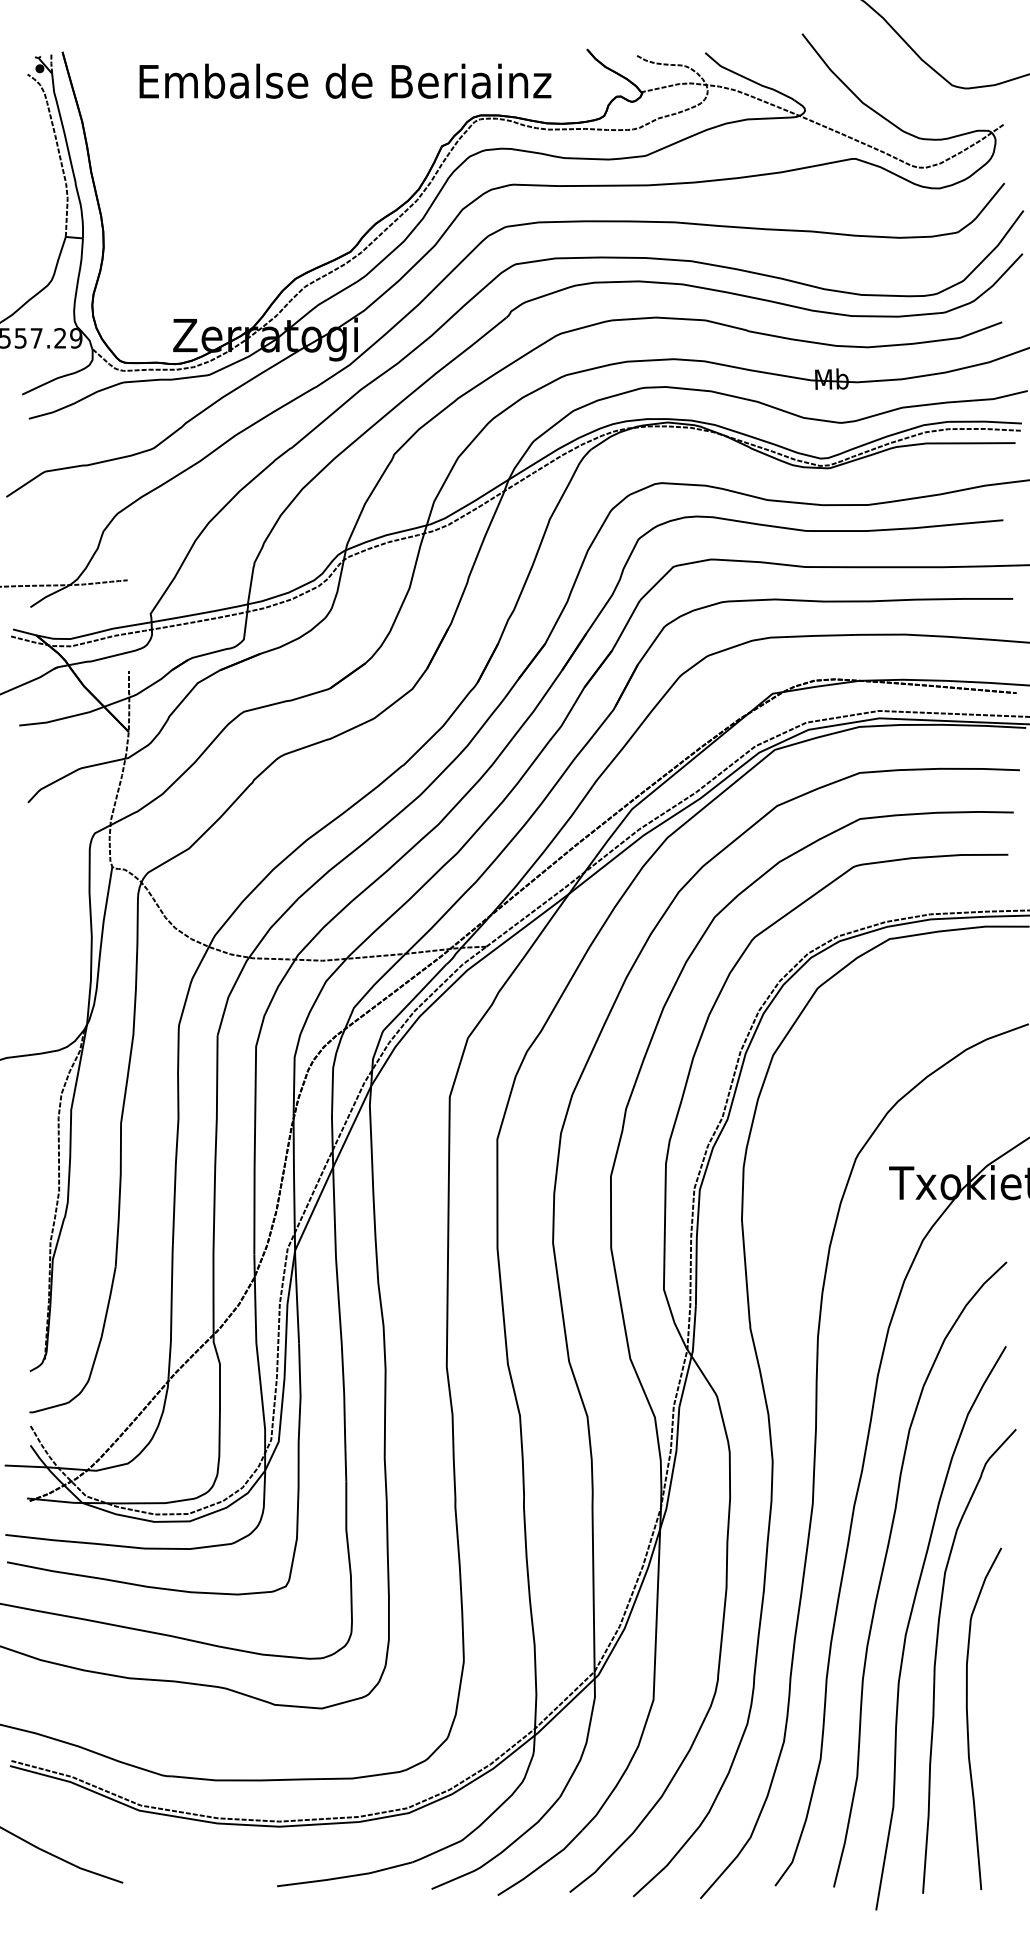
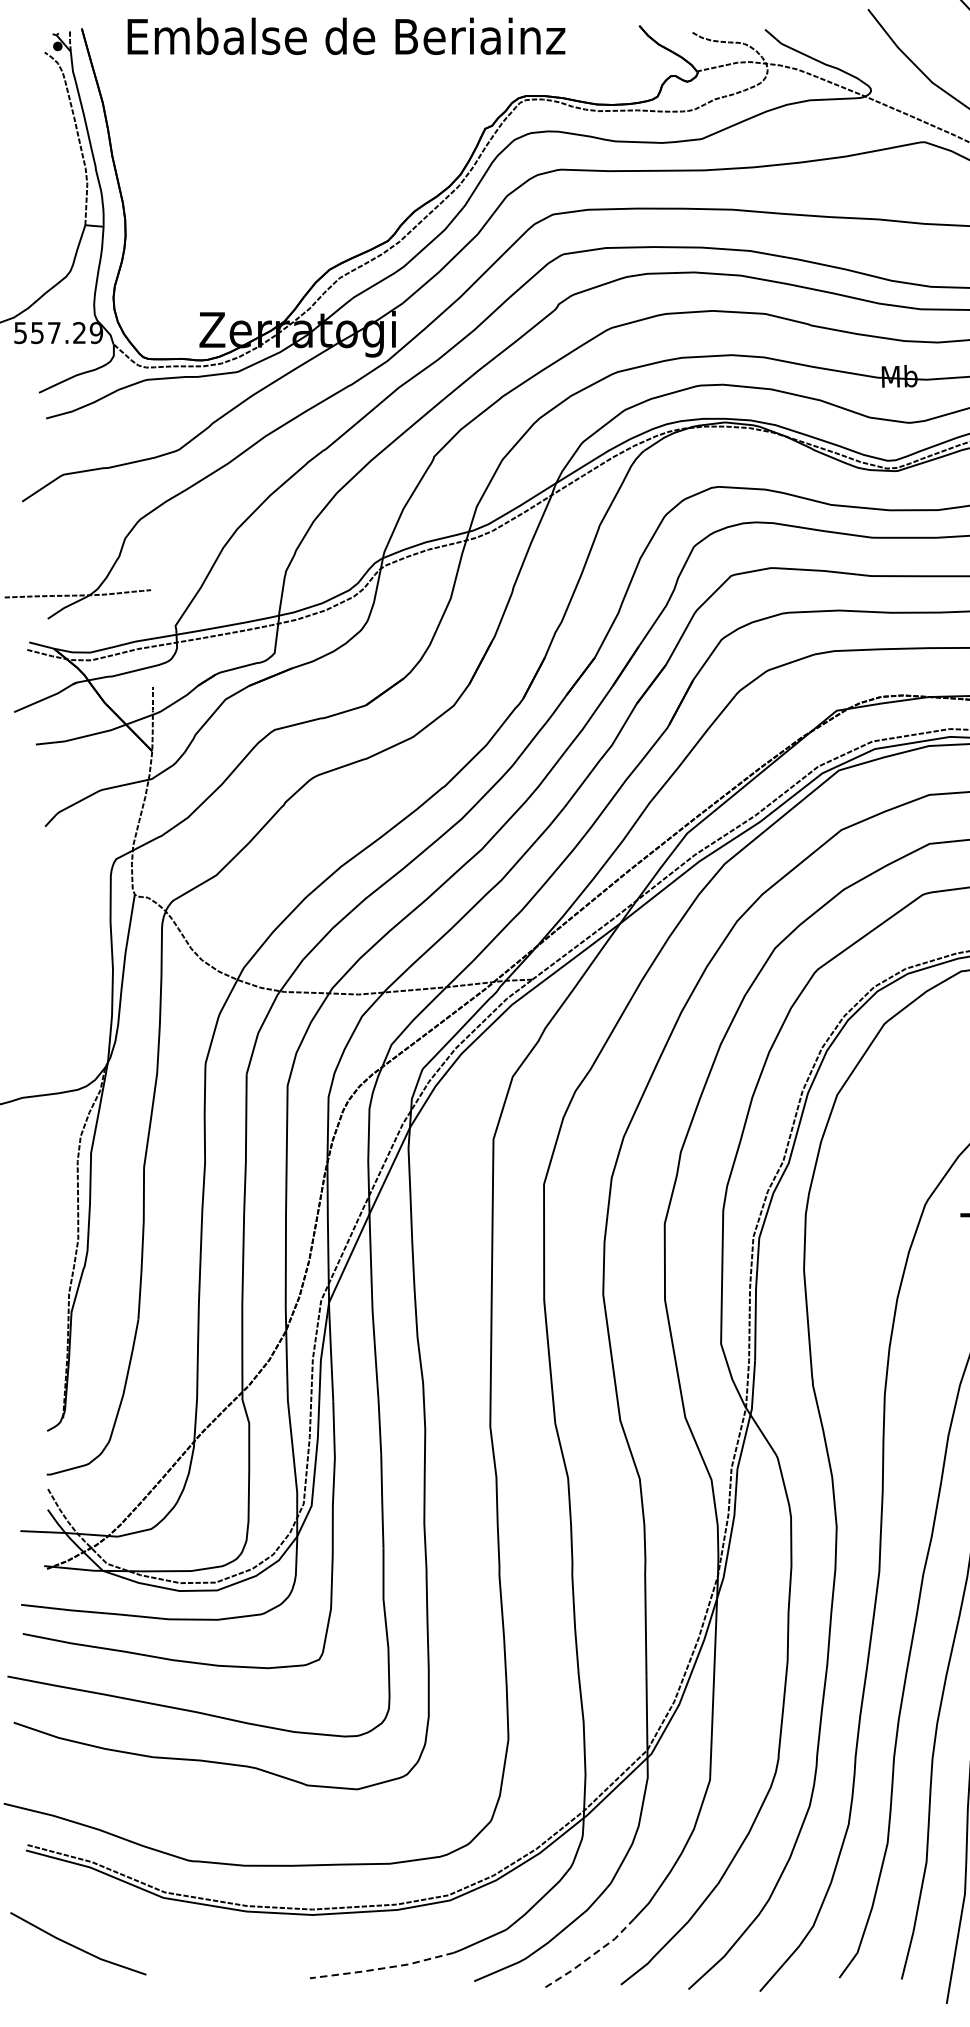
text: (345, 80) -> (346, 35), moved
line: (542, 1865) -> (592, 1956), solid -> dashed
line: (345, 1877) -> (382, 1968), solid -> dashed

